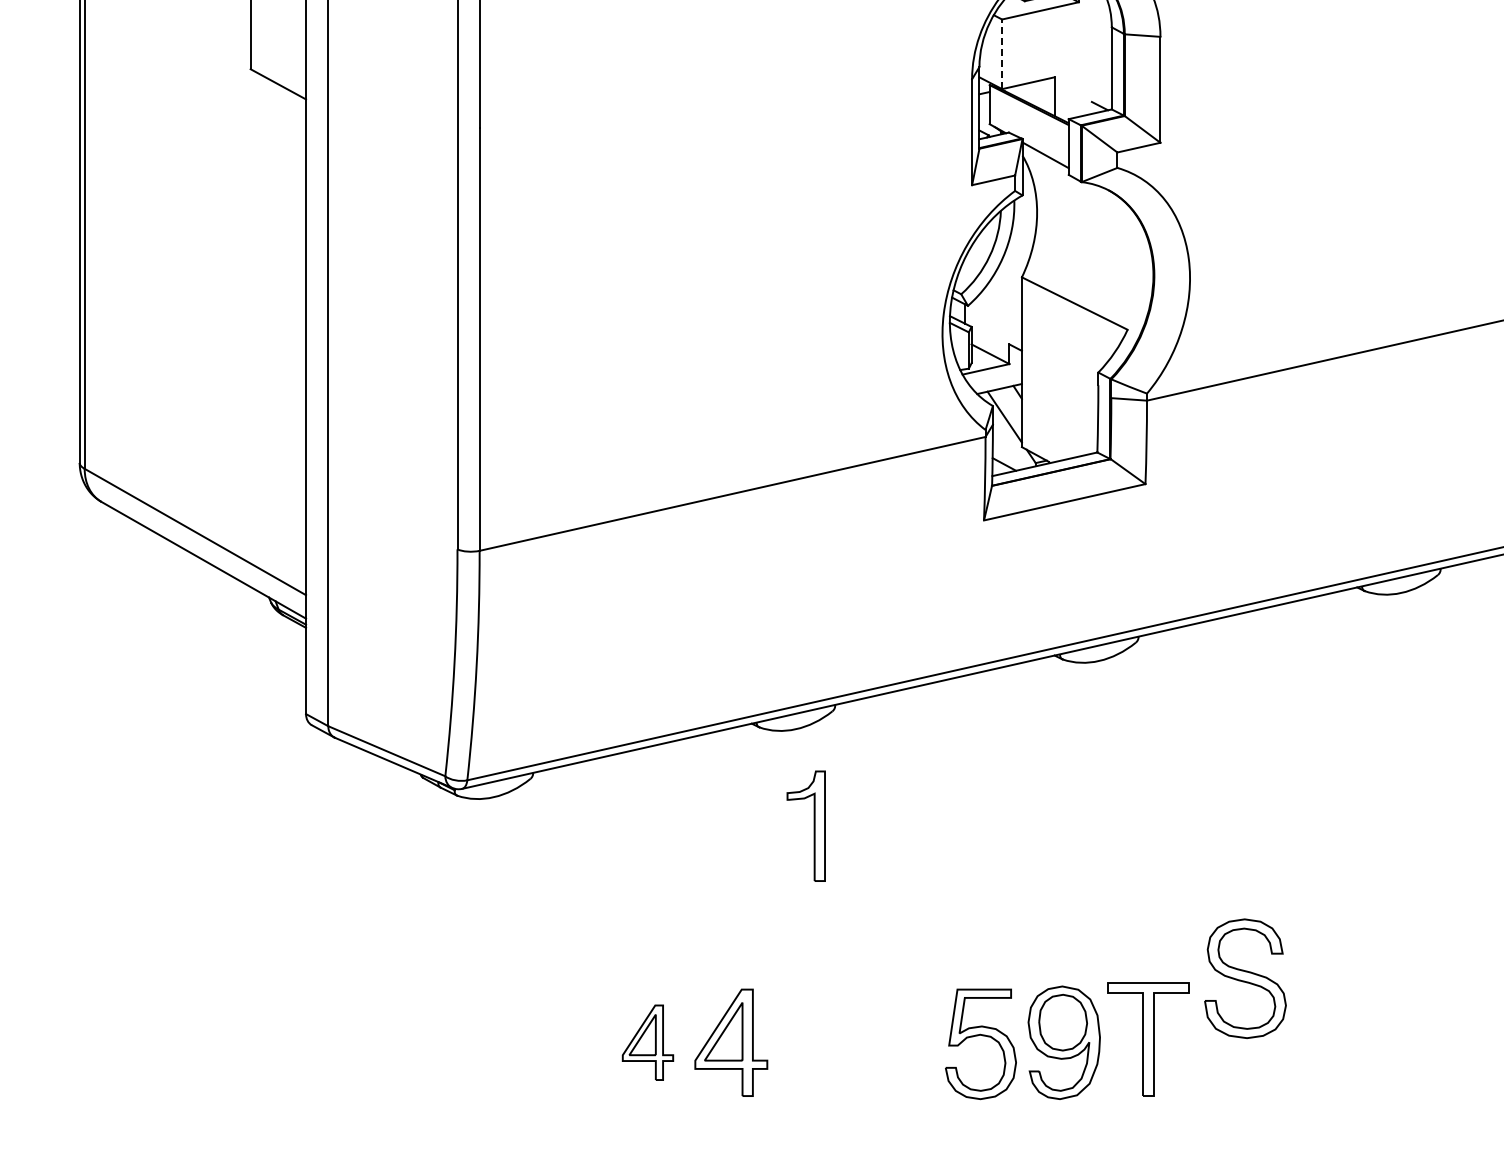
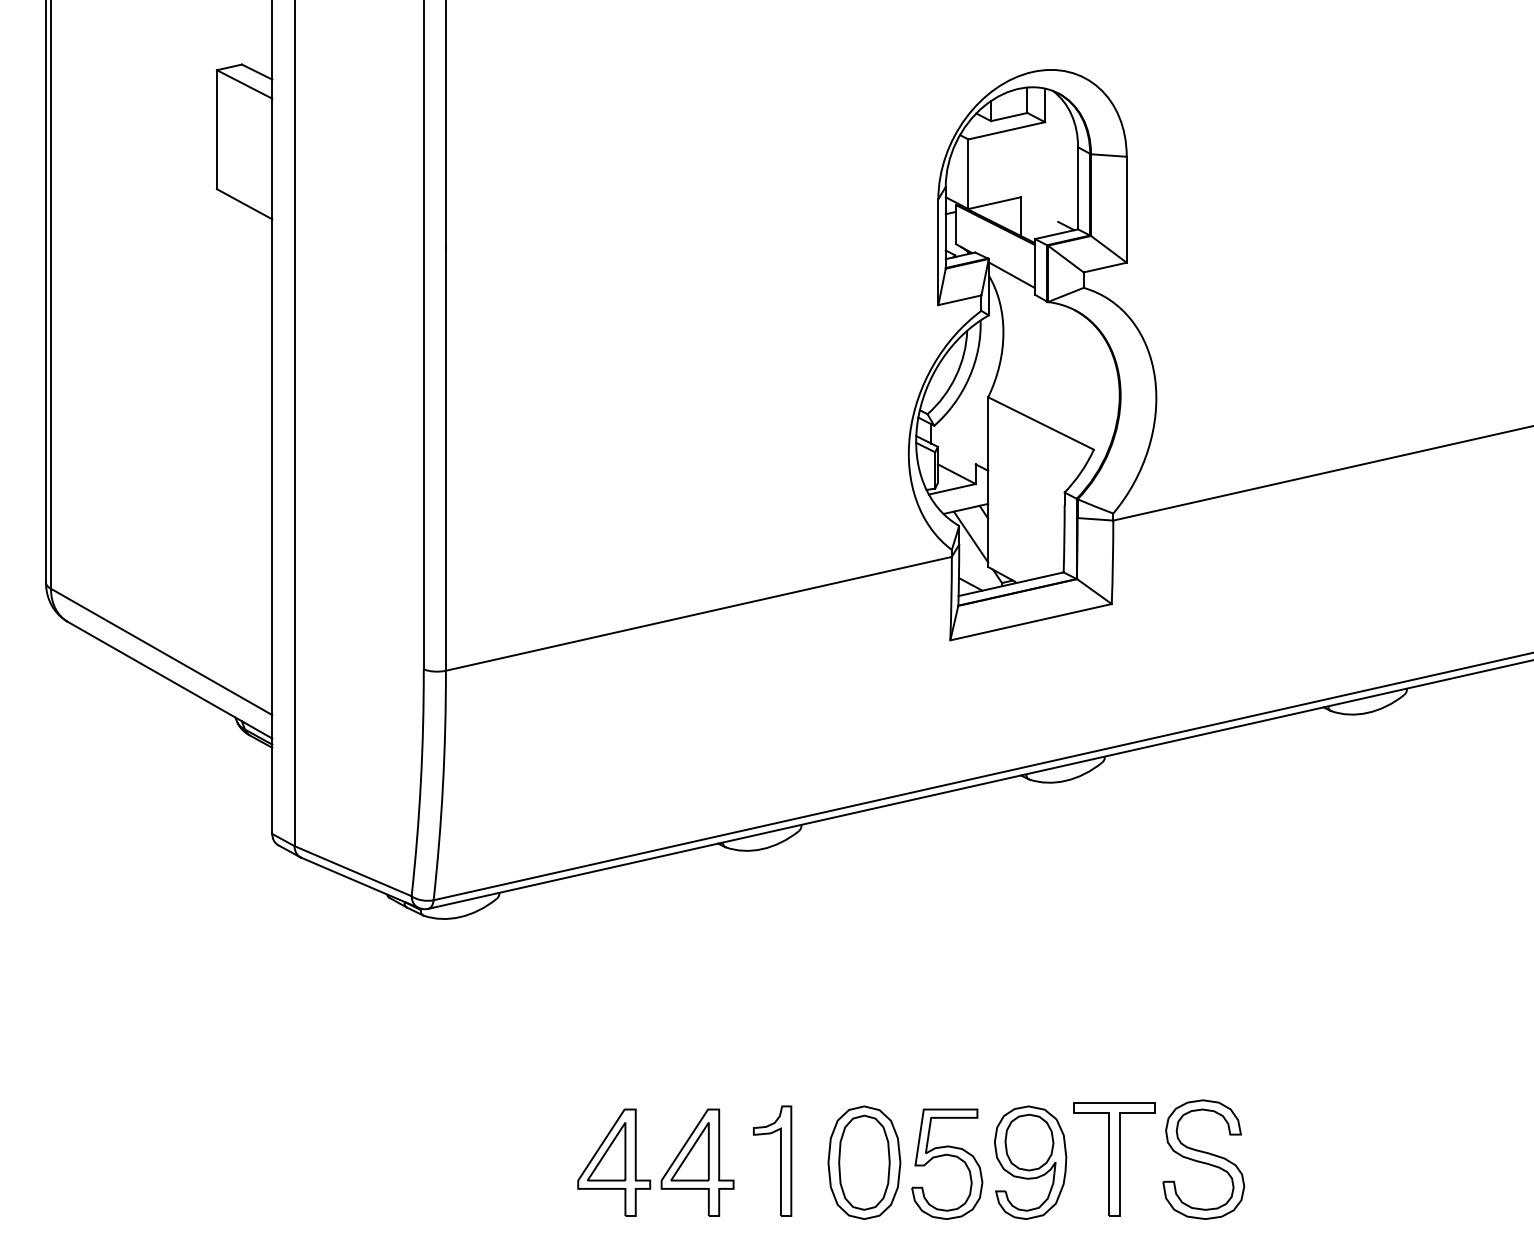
line: (1002, 54) -> (968, 174), dashed -> solid
part: (814, 825) -> (780, 1160), moved
part: (1245, 978) -> (1203, 1159), moved
part: (648, 1042) -> (614, 1162), size x1.43
part: (898, 1042) -> (864, 1162), added

